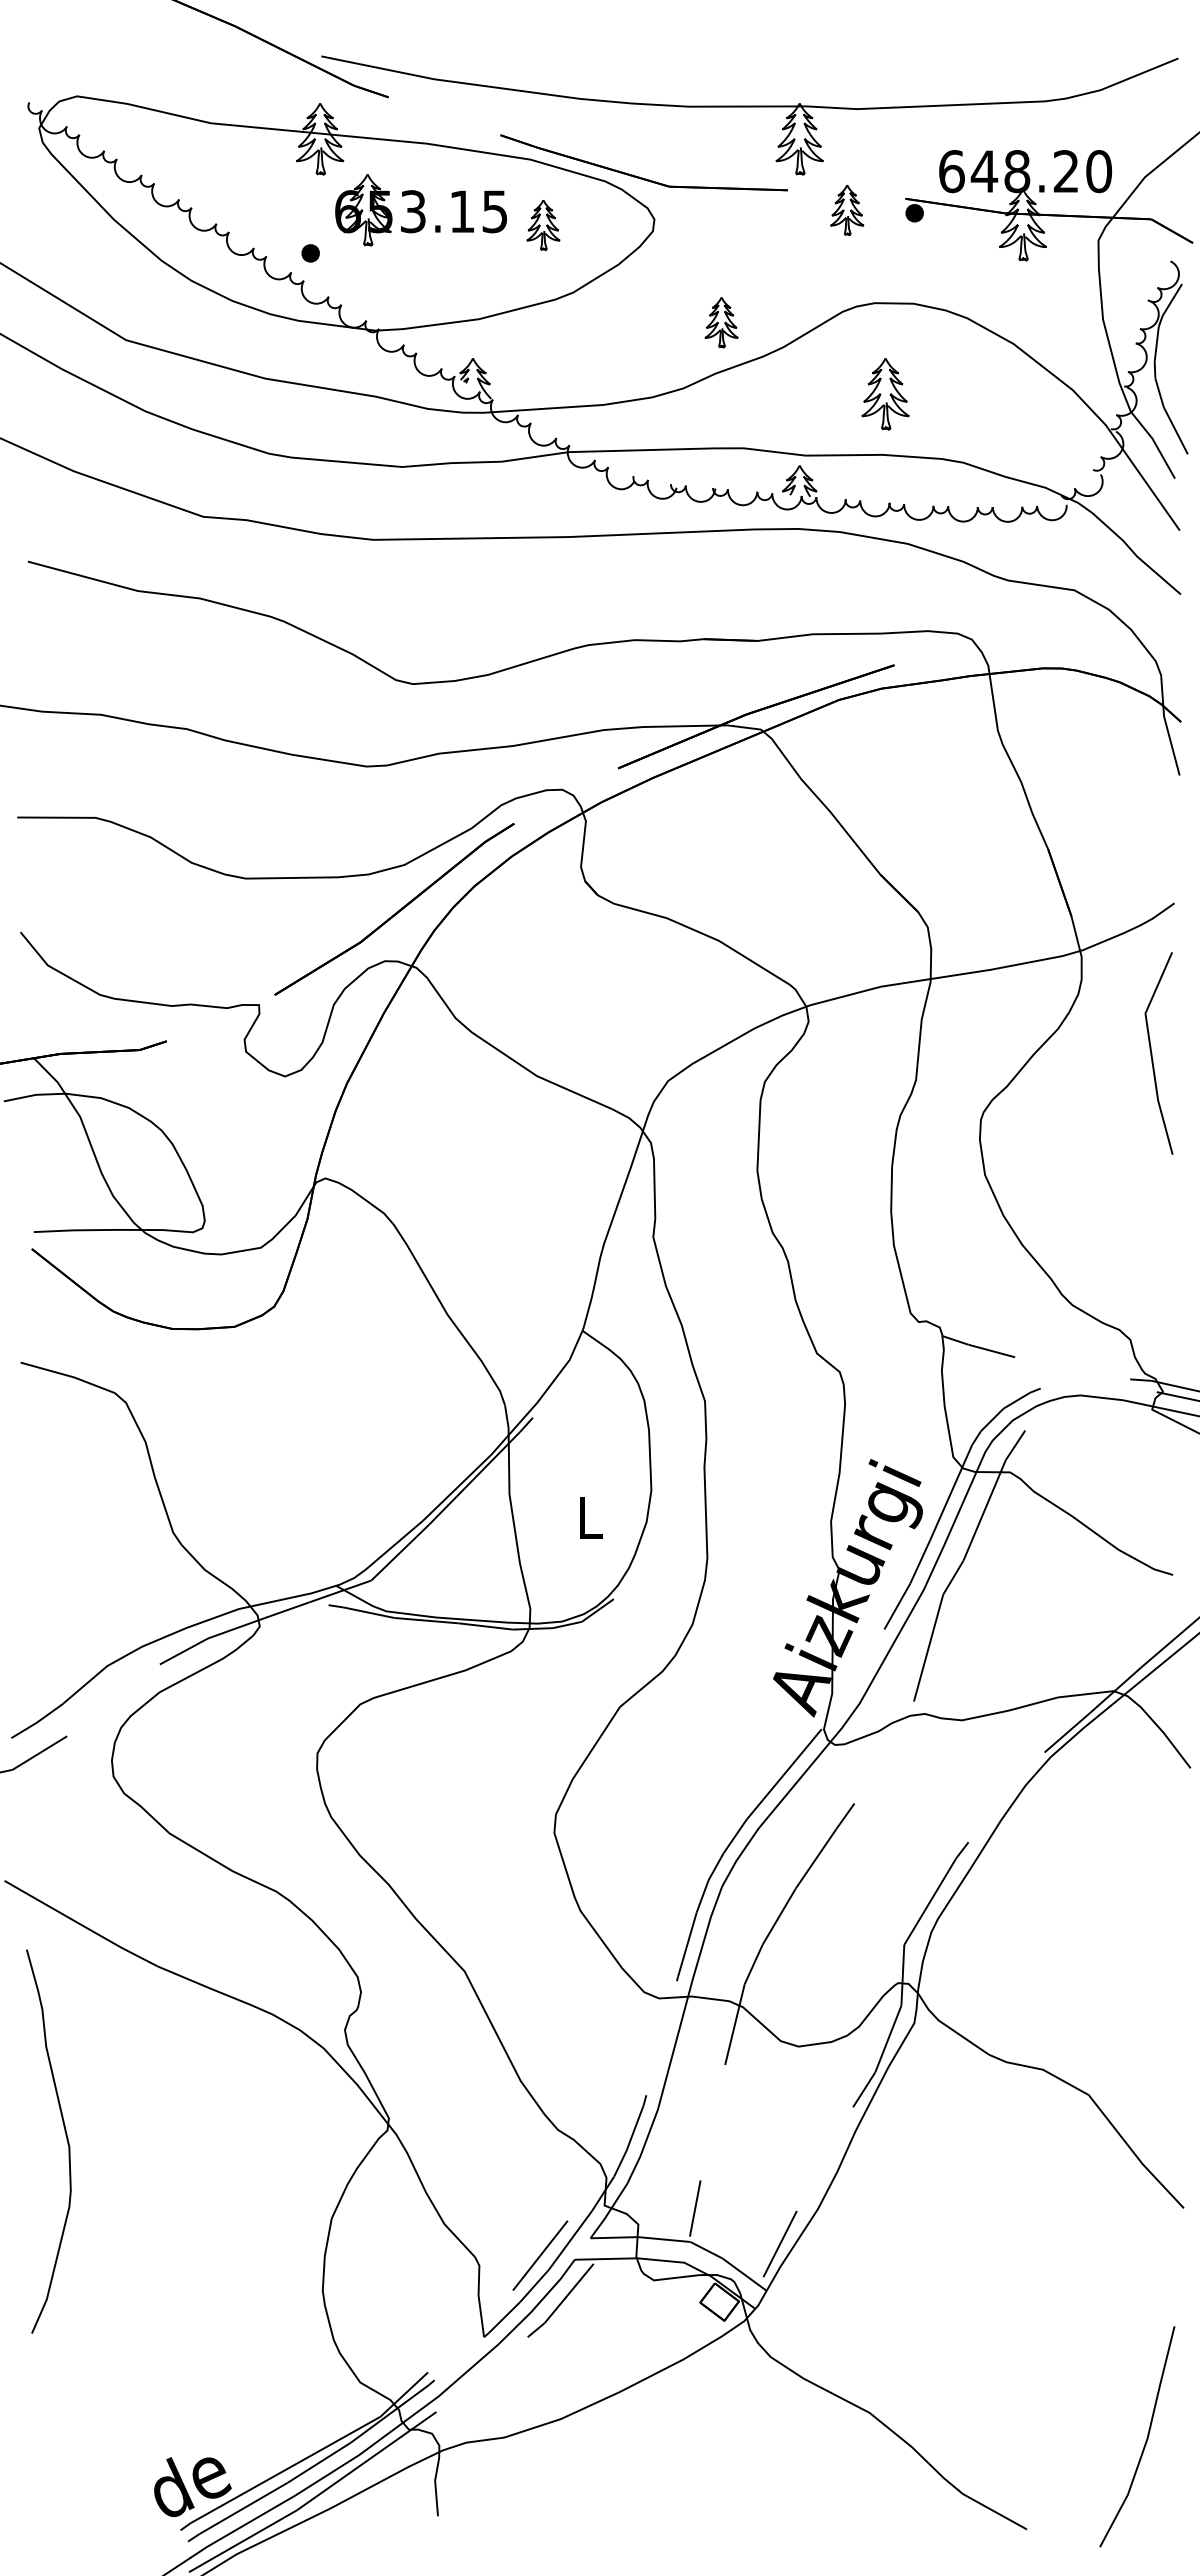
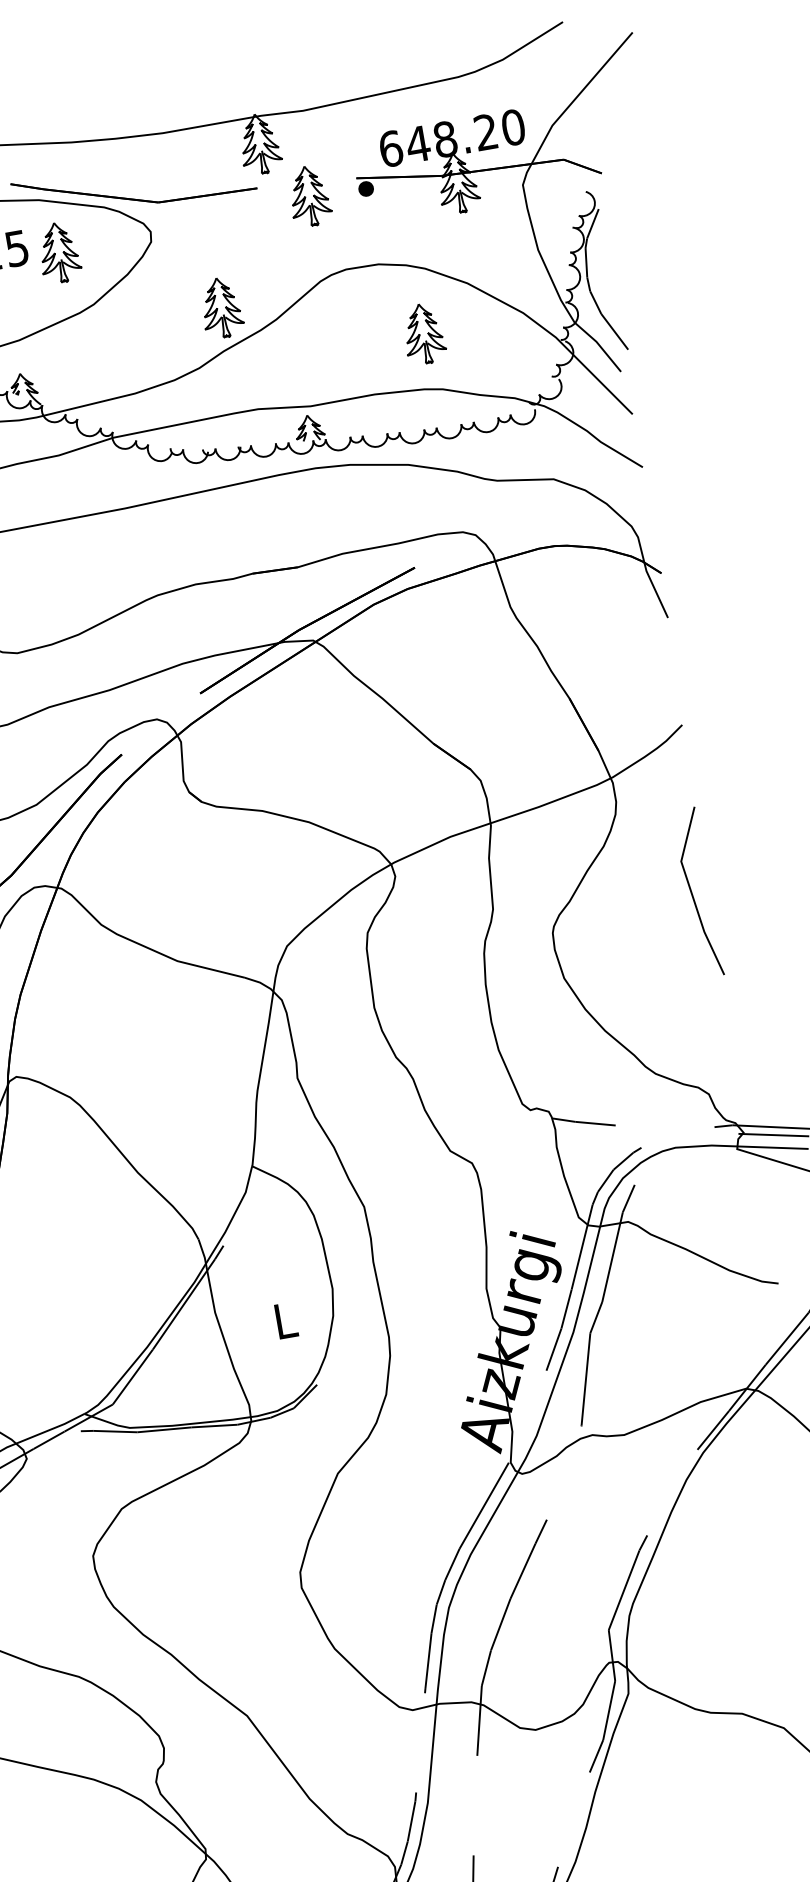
part: (847, 210) -> (309, 196), size x1.43
part: (543, 225) -> (59, 253), size x1.43
part: (721, 322) -> (221, 307), size x1.43
part: (885, 394) -> (423, 334), moved
line: (1152, 1053) -> (692, 893), moved

